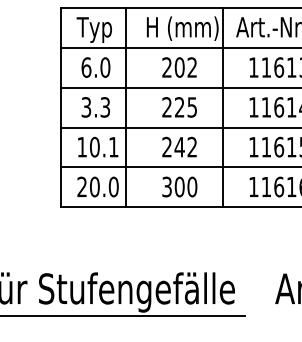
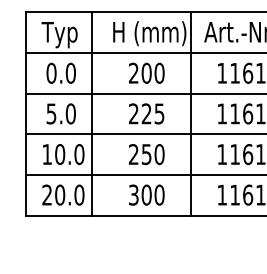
text: (86, 67) -> (51, 73), 6.0 -> 0.0
text: (192, 67) -> (159, 73), 202 -> 200
text: (96, 107) -> (61, 114), 3.3 -> 5.0
text: (113, 146) -> (79, 153), 10.1 -> 10.0
text: (185, 146) -> (152, 153), 242 -> 250

